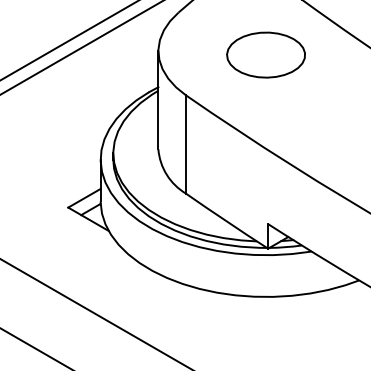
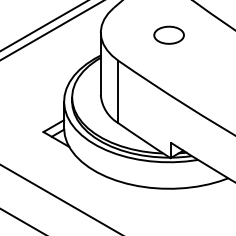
part: (264, 55) -> (168, 35), size x0.6

